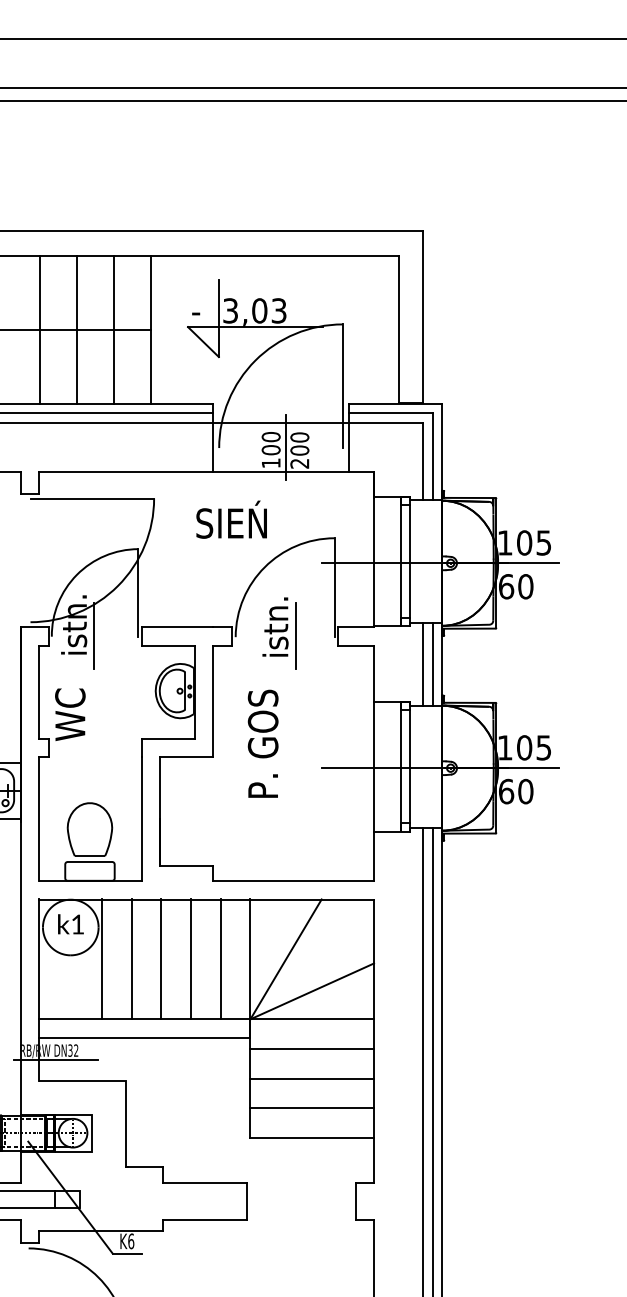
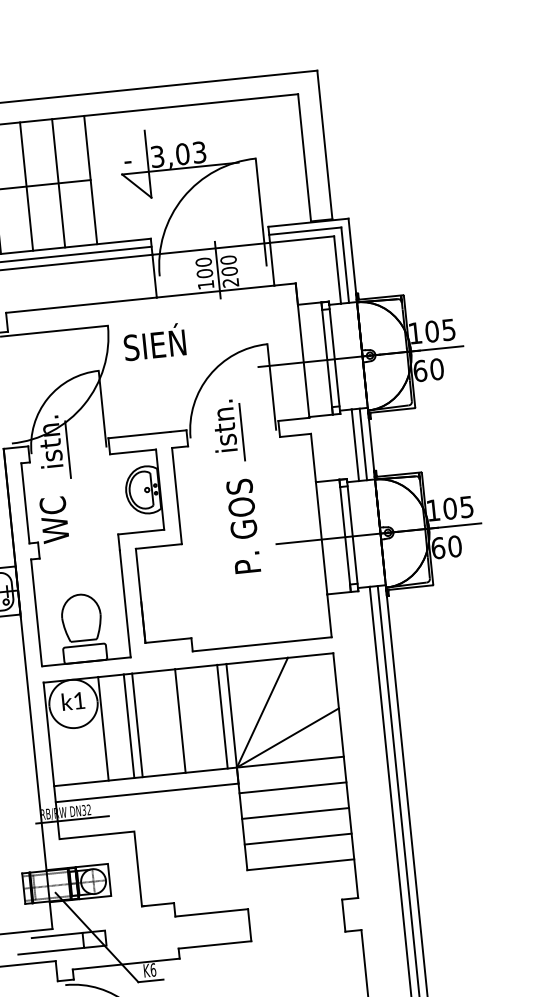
text: (231, 519) -> (154, 341), moved
text: (262, 743) -> (243, 525), moved
line: (161, 959) -> (137, 725), moved
line: (220, 959) -> (222, 716), moved

